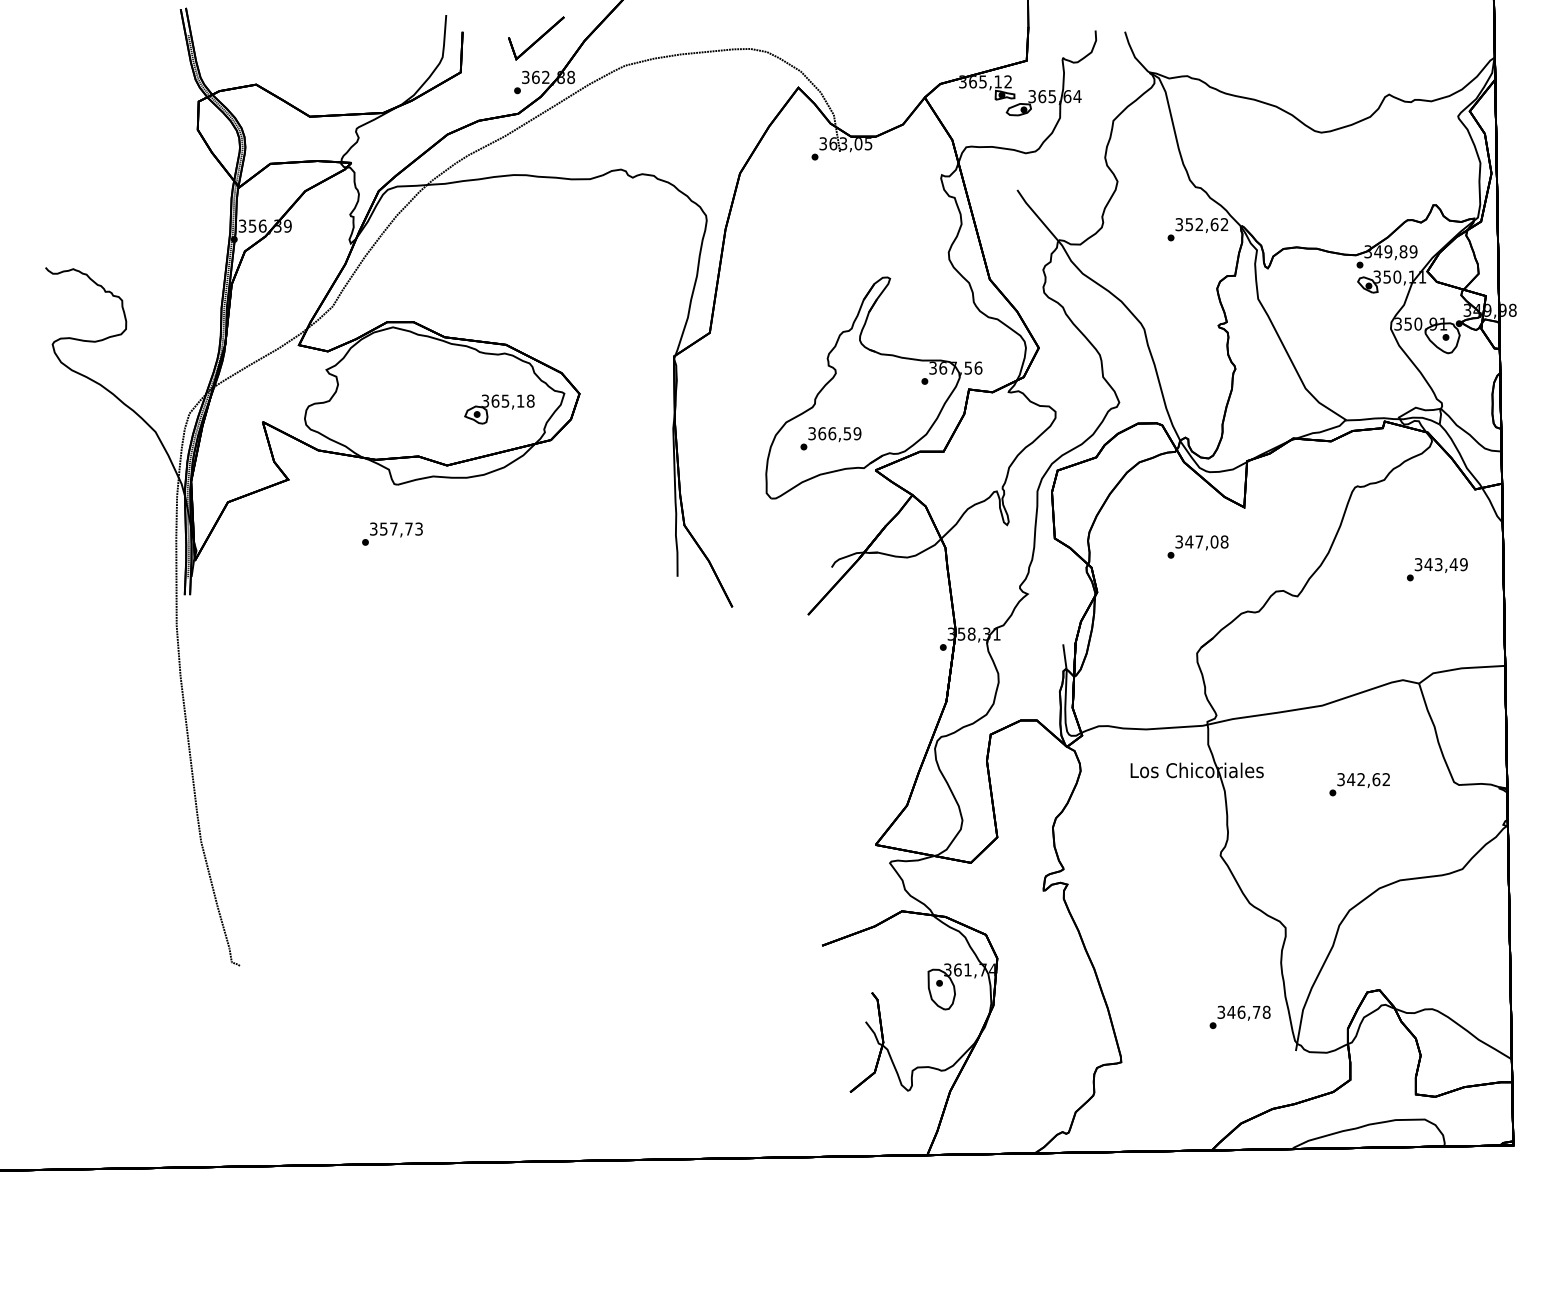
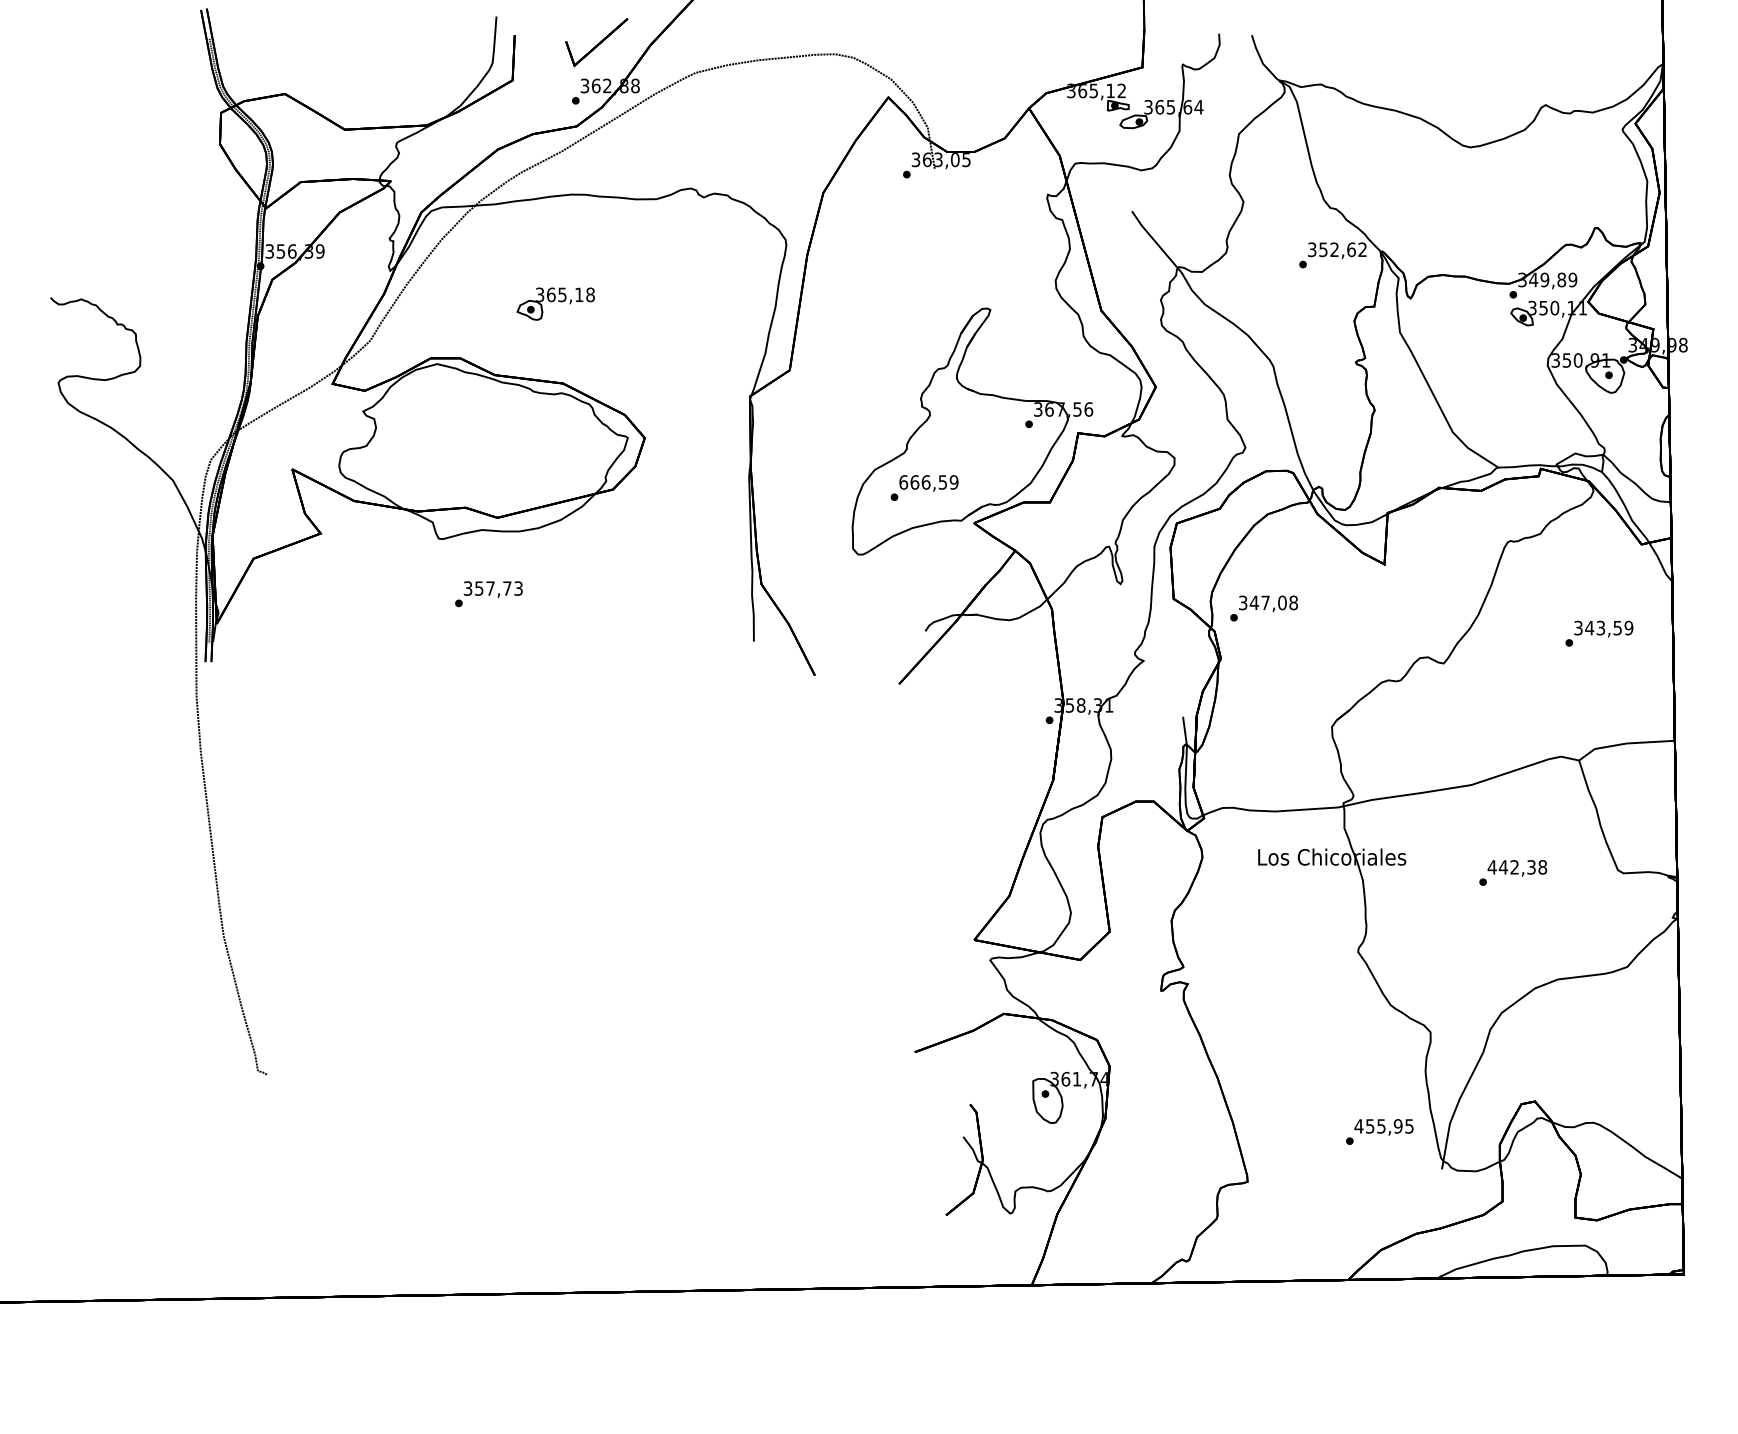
part: (499, 409) -> (555, 304), moved
text: (812, 433) -> (904, 482), 366,59 -> 666,59
text: (392, 533) -> (488, 593), moved
text: (1197, 546) -> (1263, 607), moved
text: (1453, 564) -> (1617, 627), 343,49 -> 343,59
text: (1363, 779) -> (1517, 867), 342,62 -> 442,38
text: (1243, 1011) -> (1383, 1125), 346,78 -> 455,95

